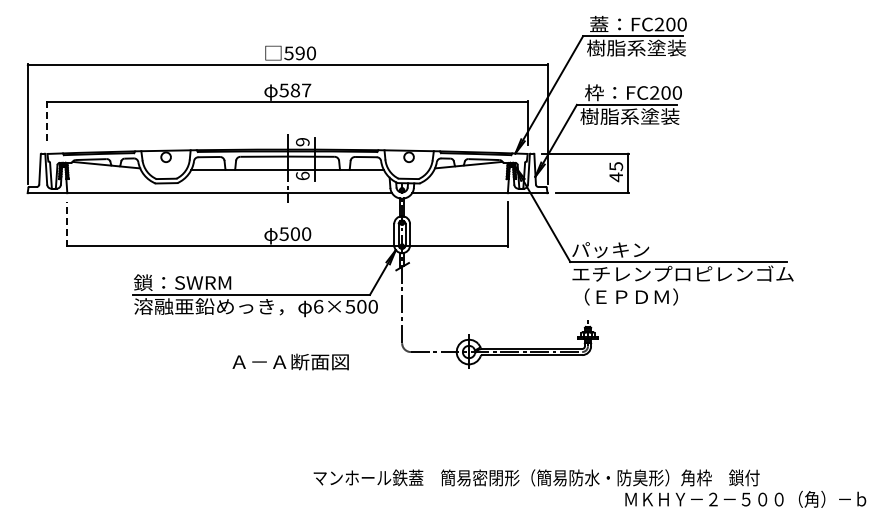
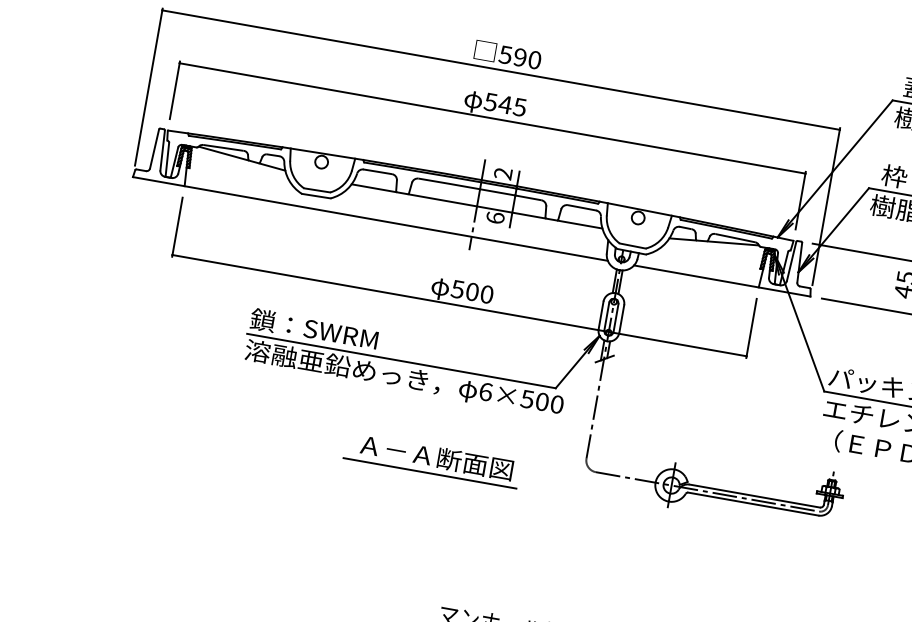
text: (300, 90) -> (512, 105), 587 -> 545
line: (47, 123) -> (174, 90), dashed -> solid
text: (302, 142) -> (502, 174), 9 -> 2
line: (67, 224) -> (177, 227), dashed -> solid
line: (287, 374) -> (429, 473), added

